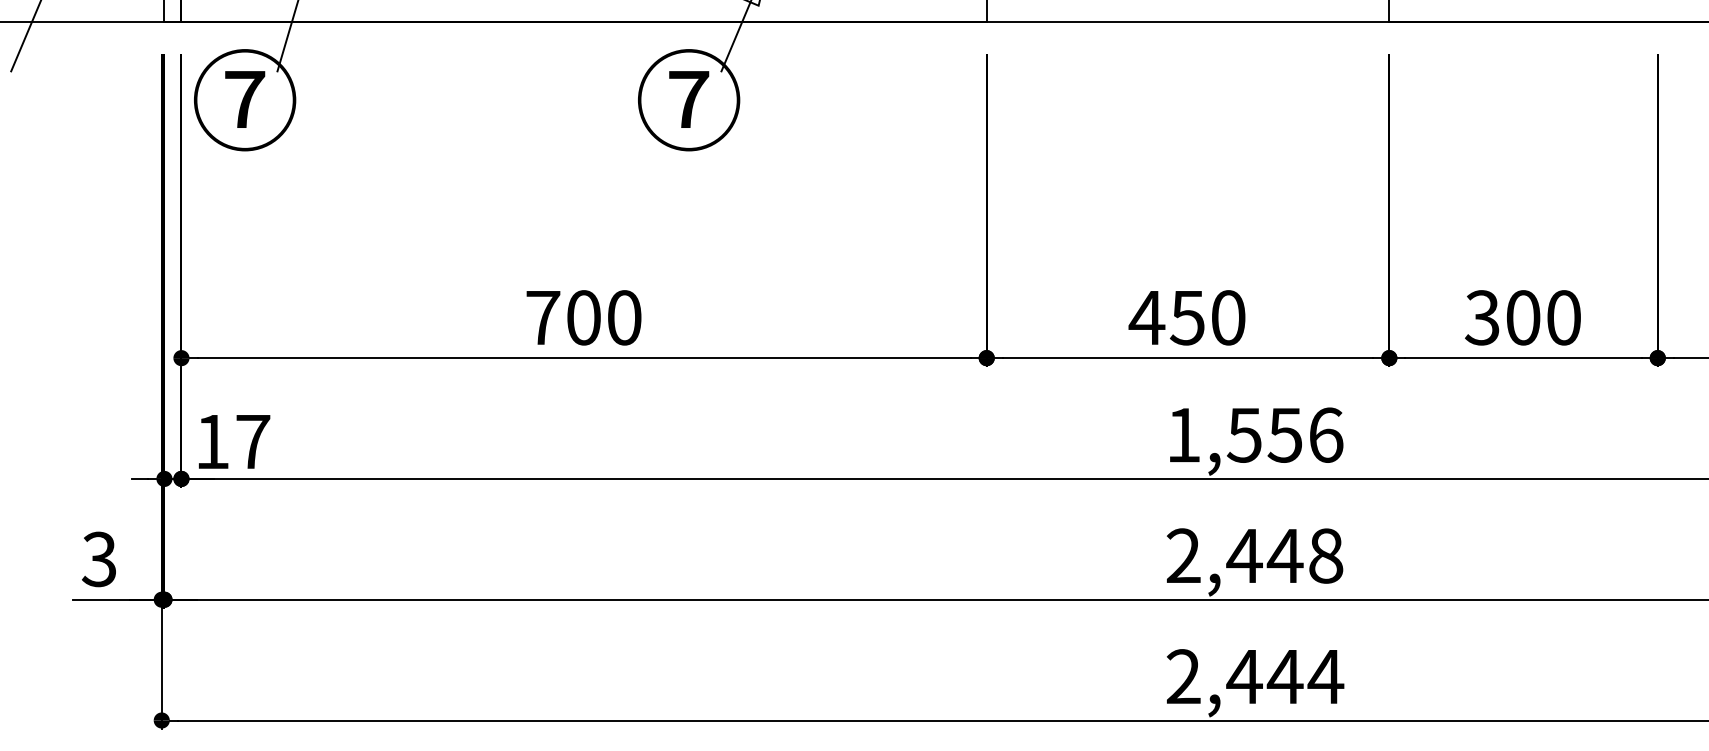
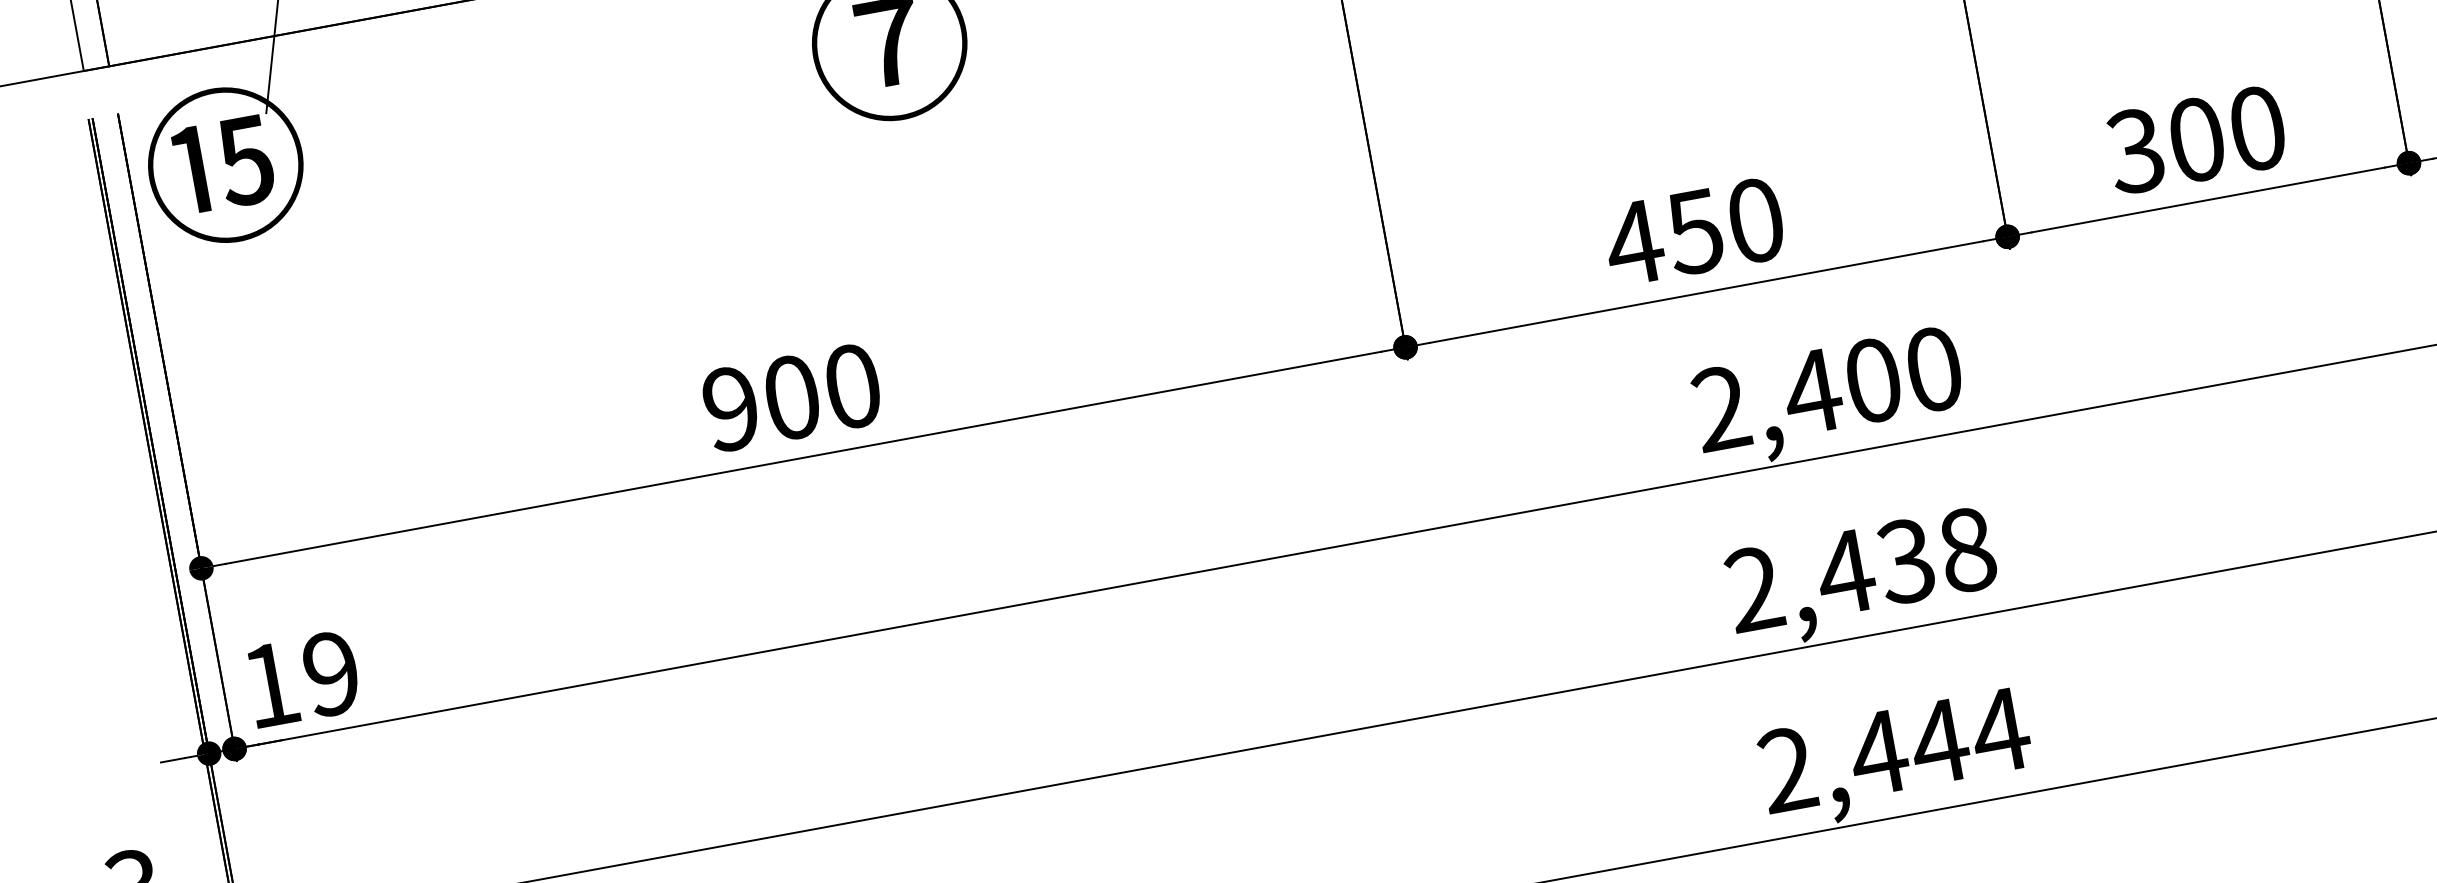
text: (244, 100) -> (224, 165), ⑦ -> ⑮
text: (543, 317) -> (731, 408), 700 -> 900
text: (1254, 434) -> (1826, 388), 1,556 -> 2,400
text: (253, 441) -> (332, 673), 17 -> 19
text: (1284, 555) -> (1904, 560), 2,448 -> 2,438

